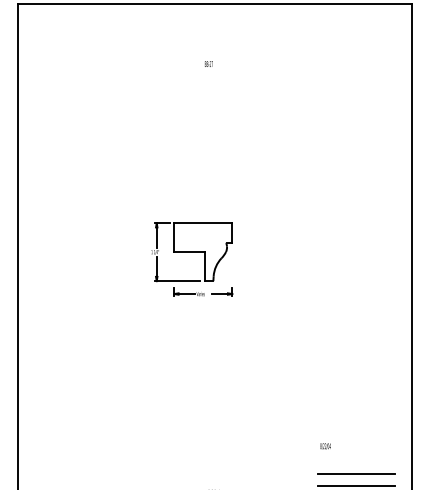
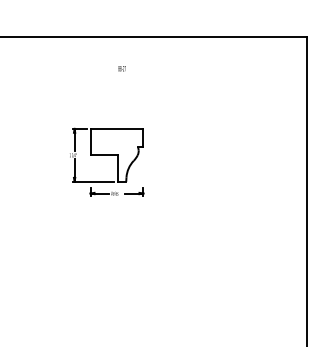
text: (208, 63) -> (121, 68), moved
part: (192, 252) -> (107, 155), moved

